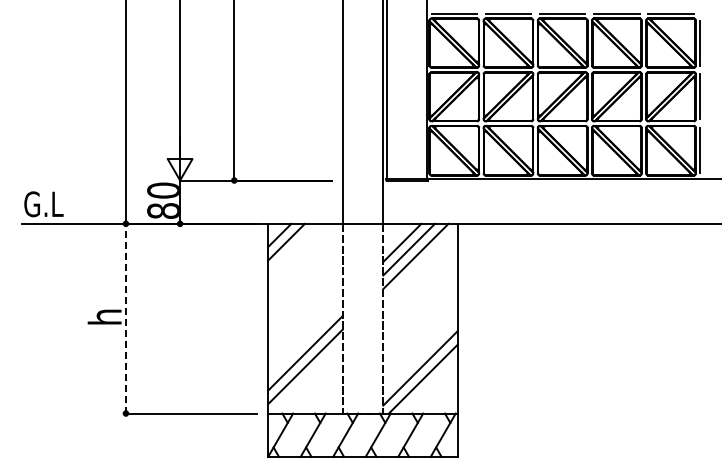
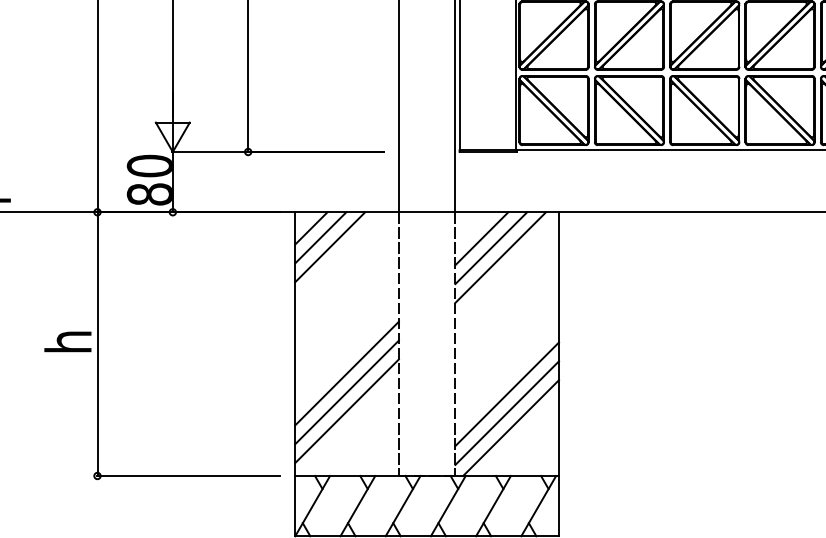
line: (293, 248) -> (330, 246), added
line: (125, 318) -> (96, 343), dashed -> solid
line: (305, 339) -> (347, 373), added
line: (420, 354) -> (507, 393), added

